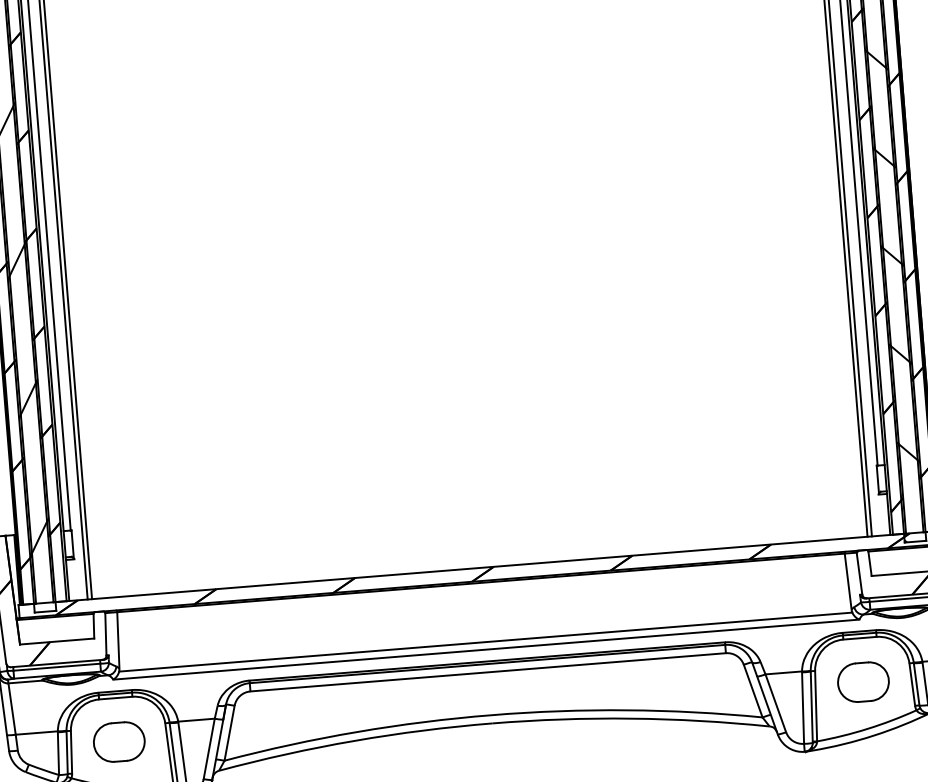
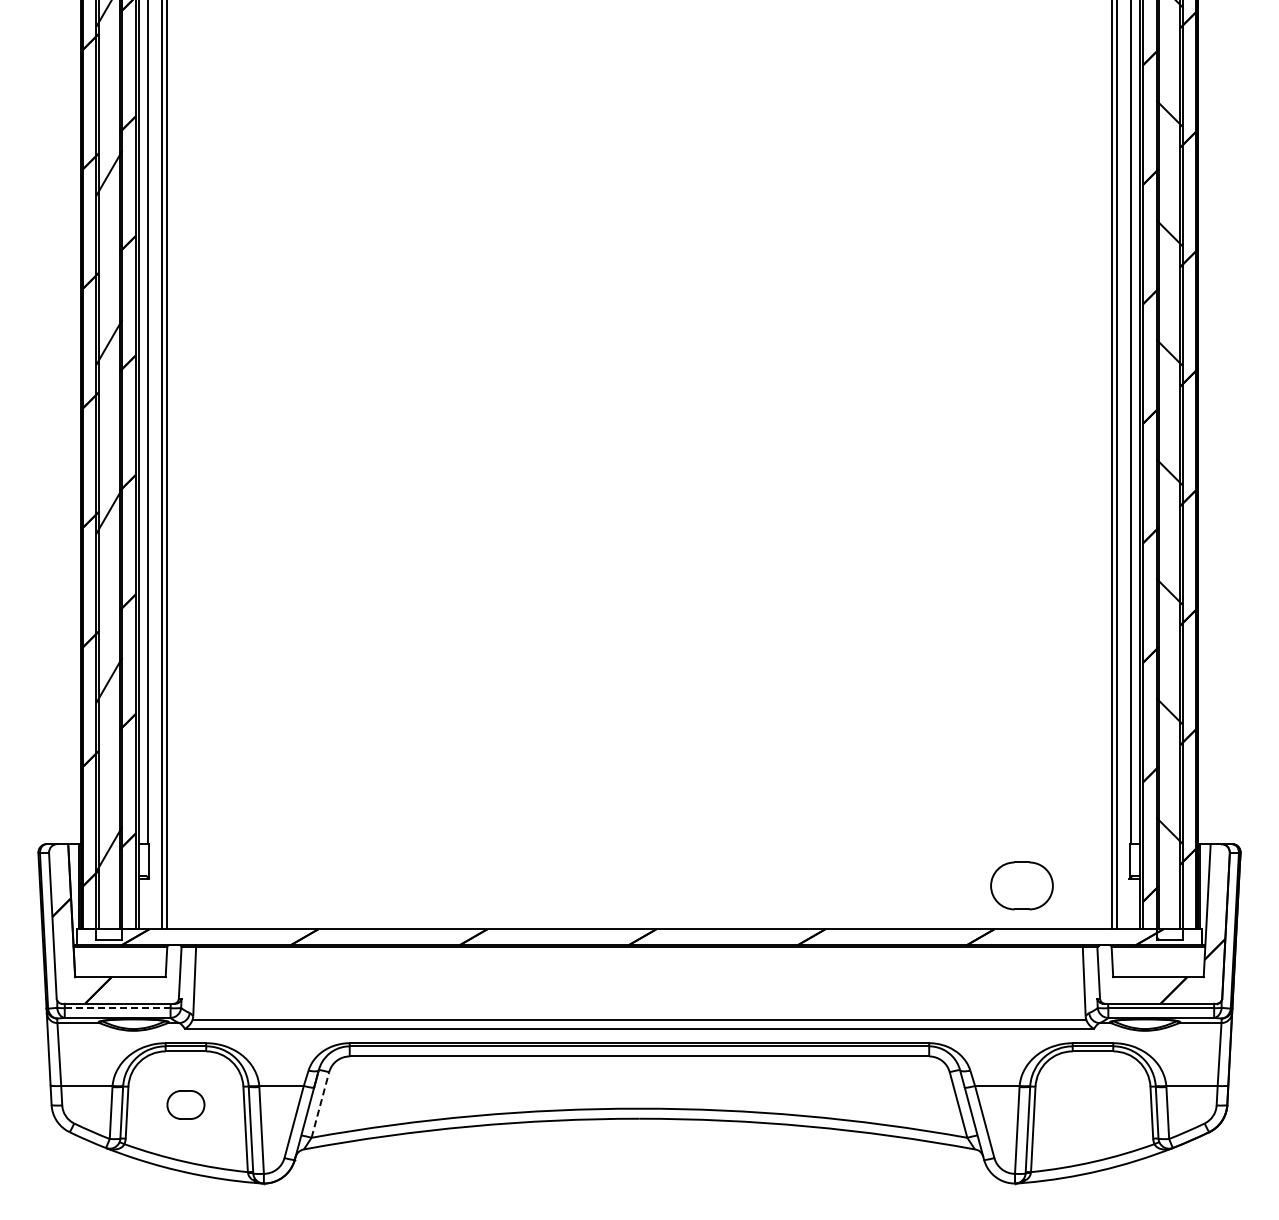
line: (56, 667) -> (117, 1008), solid -> dashed
part: (863, 681) -> (1021, 885), moved
line: (229, 733) -> (320, 1105), solid -> dashed
part: (118, 741) -> (185, 1104), size x0.6

